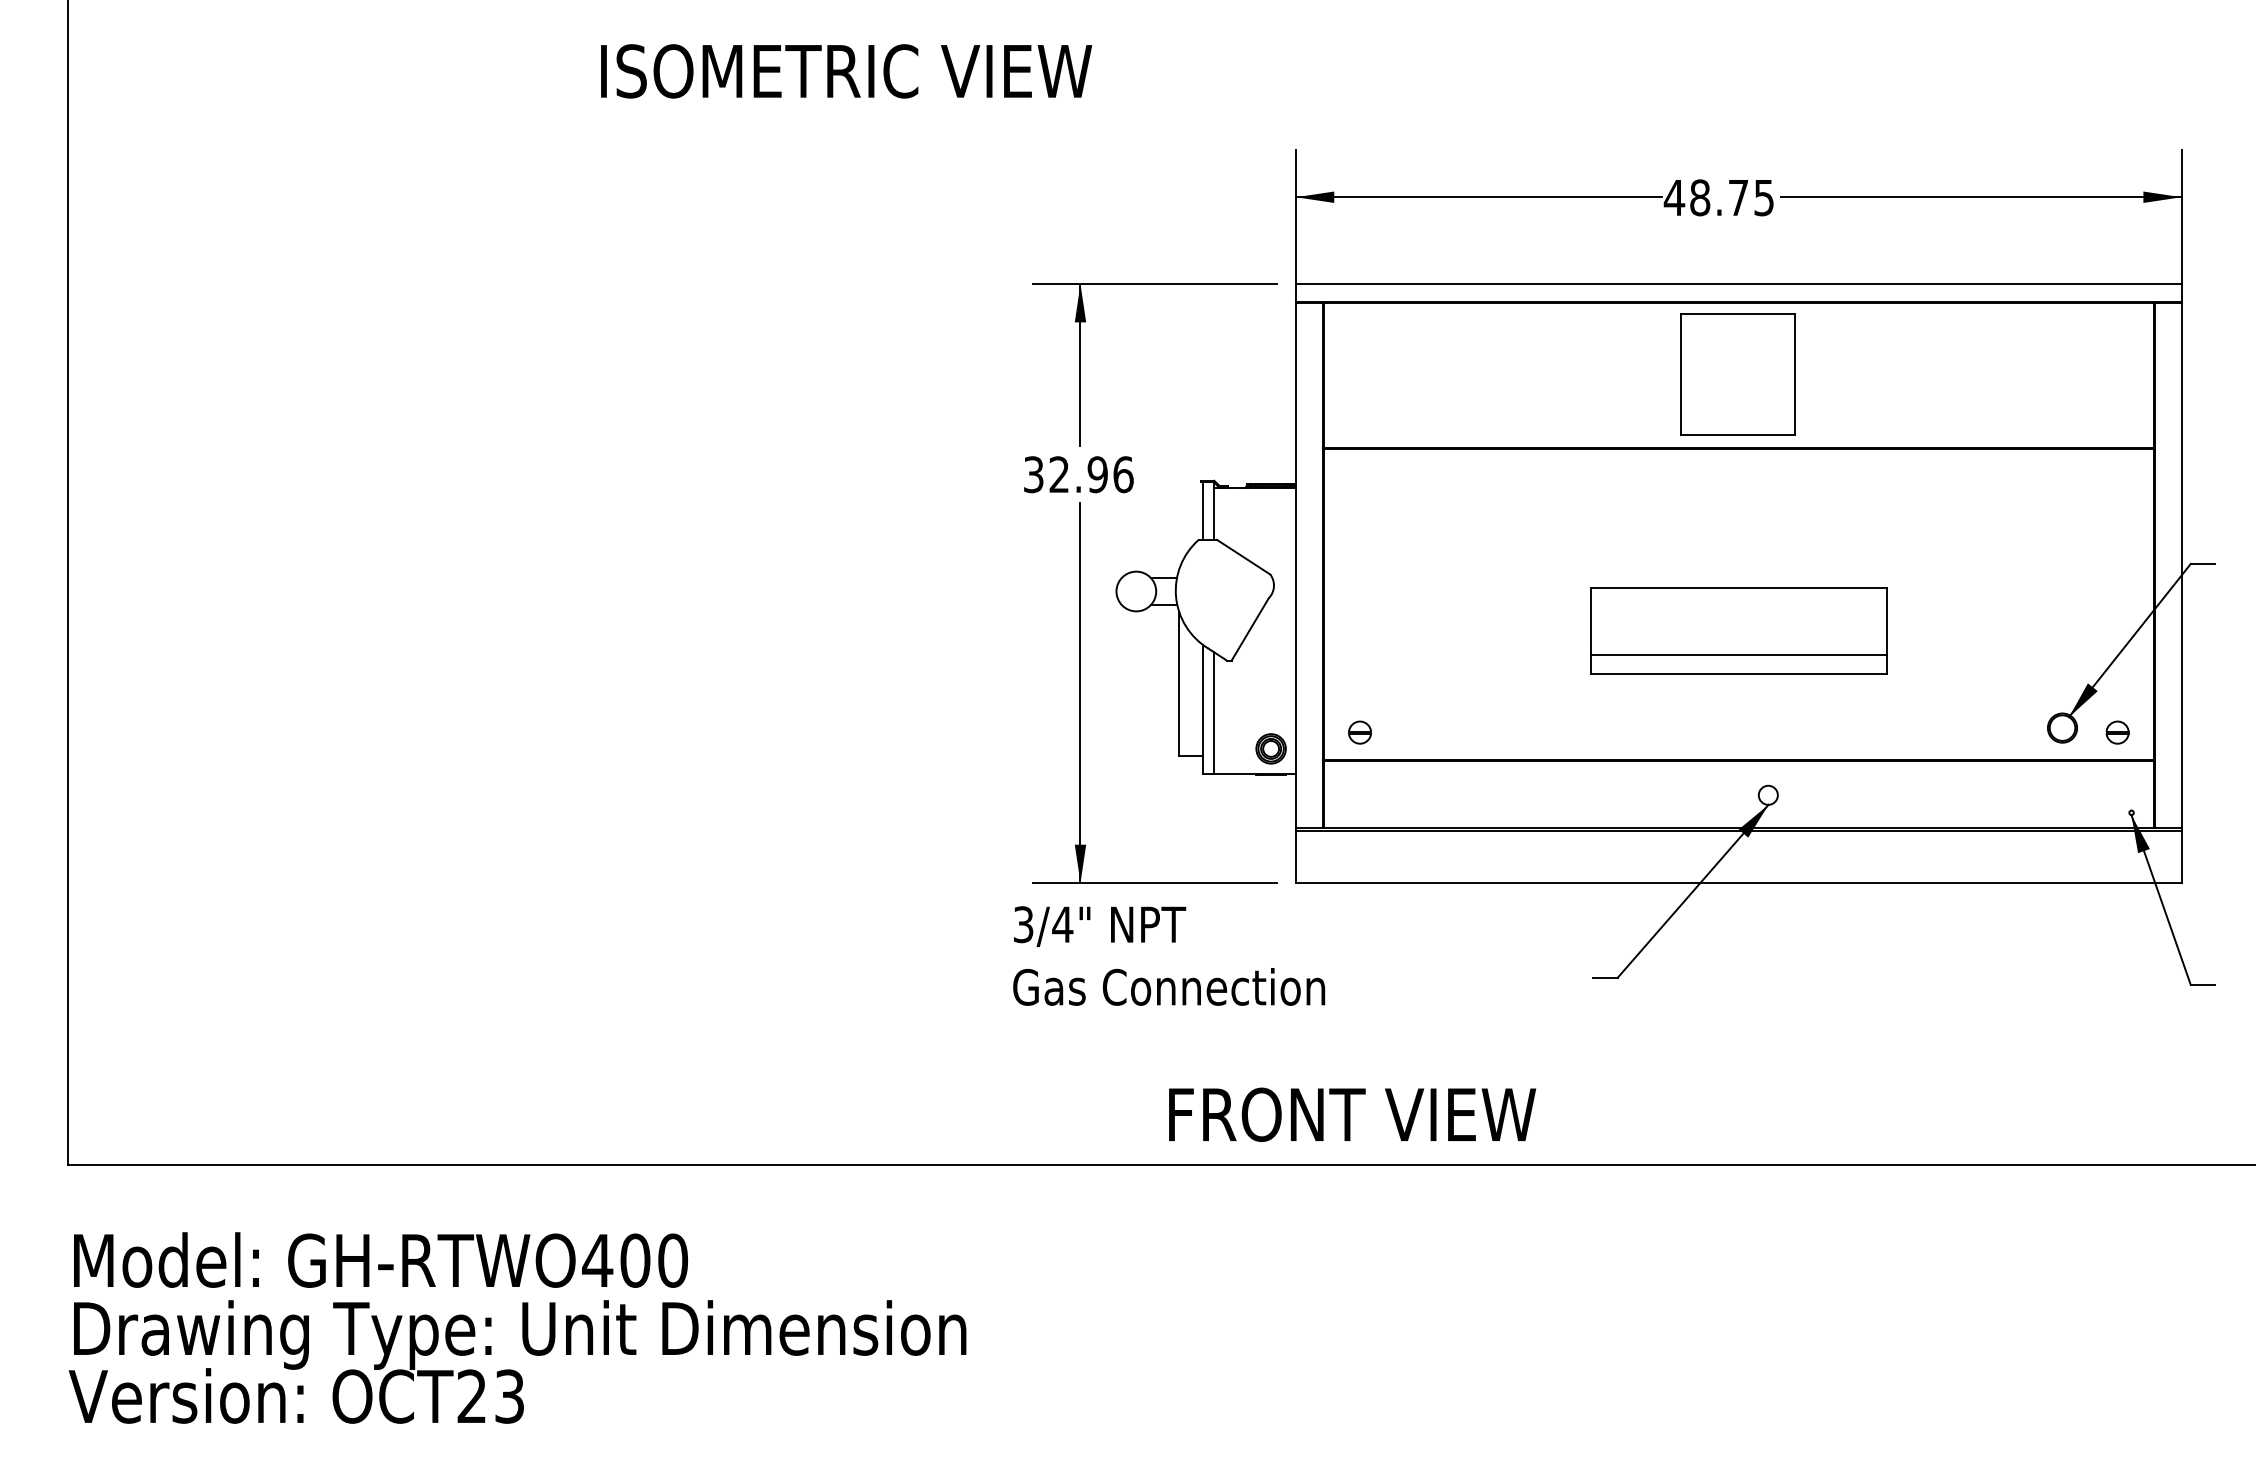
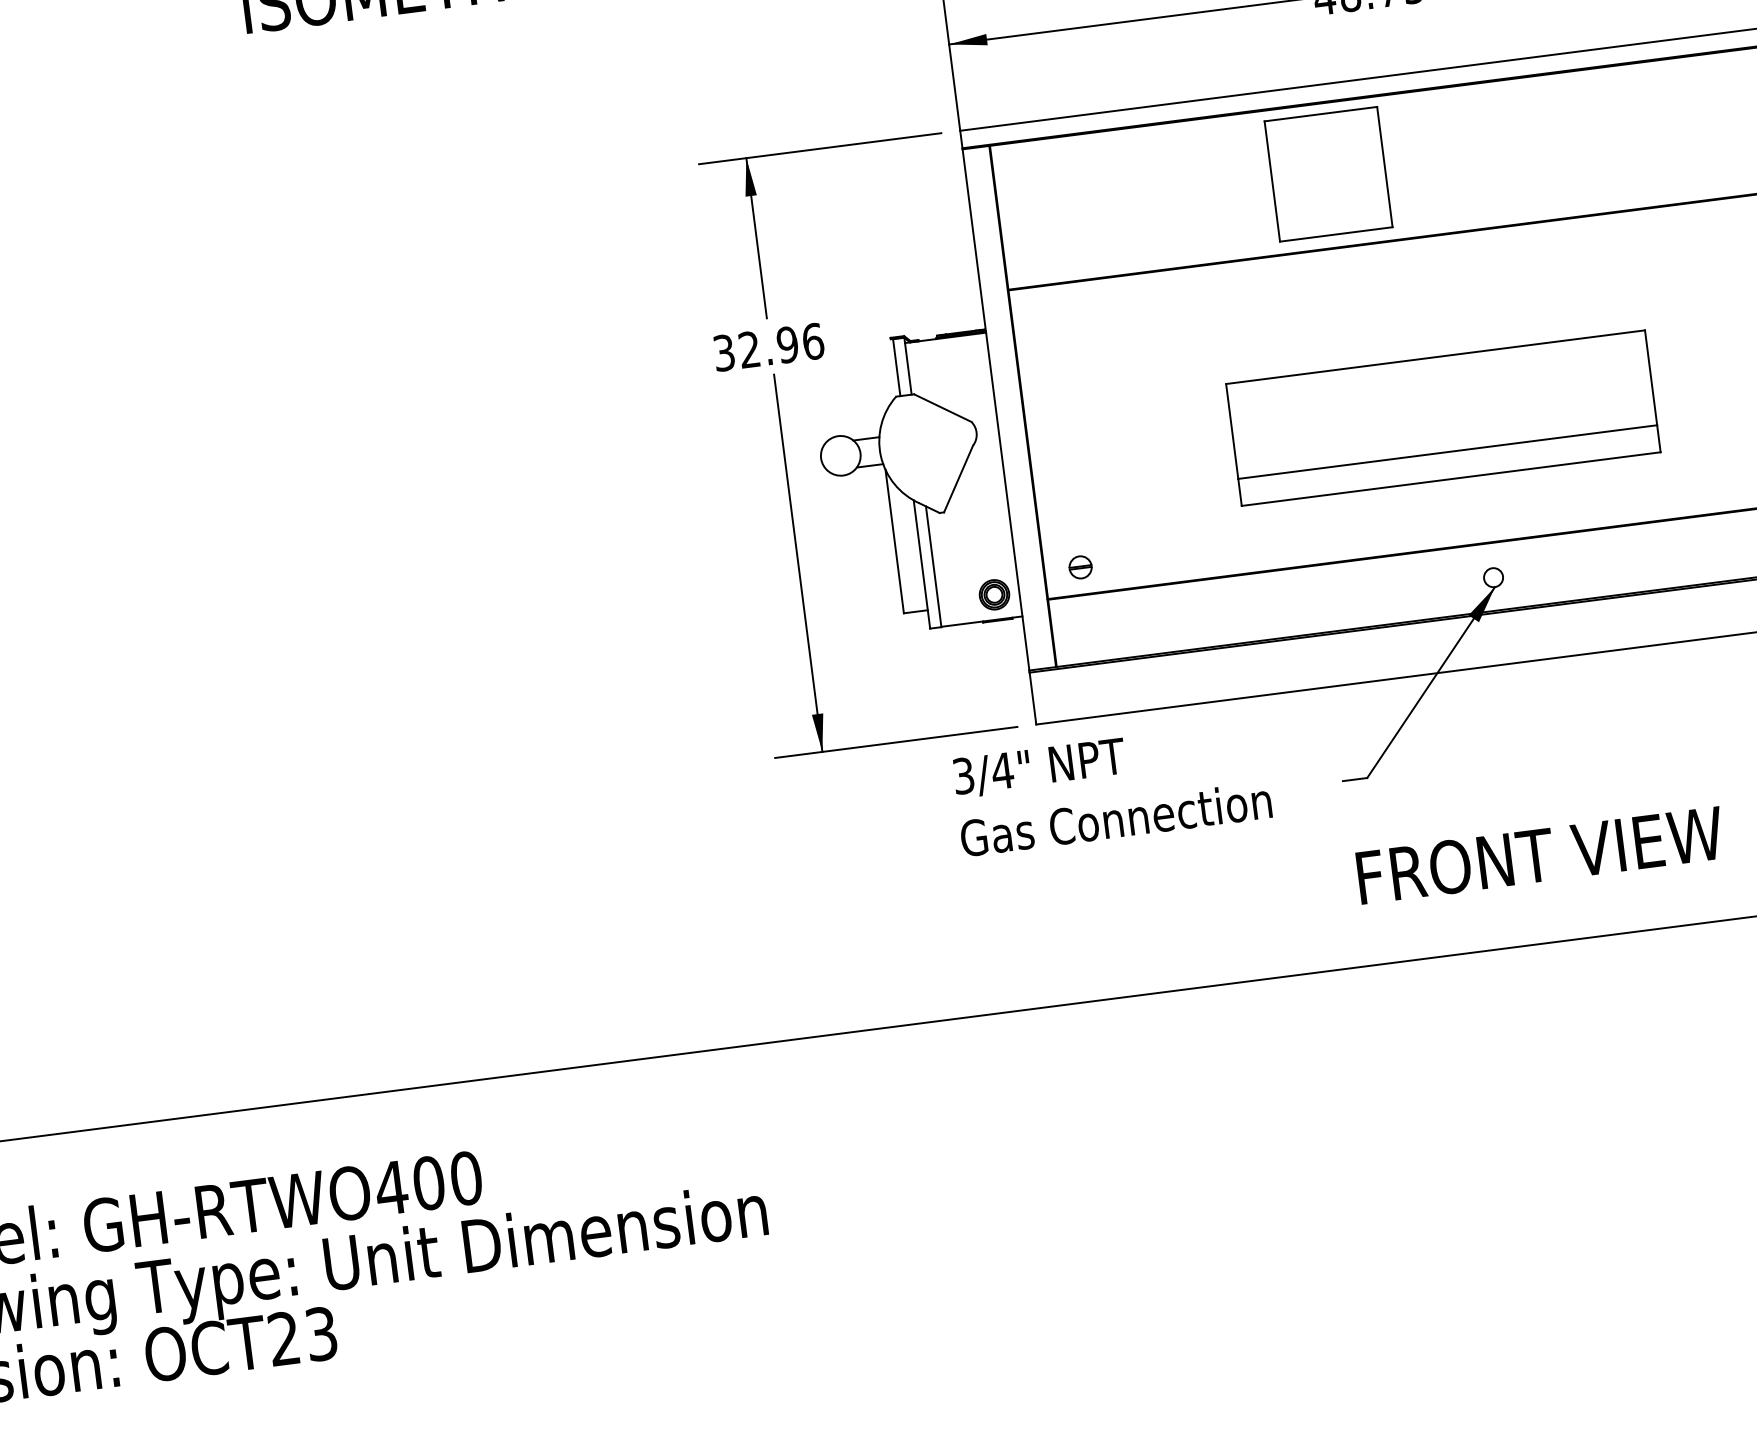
part: (1737, 374) -> (1328, 174), moved
part: (1738, 630) -> (1443, 418), size x1.43
text: (1169, 955) -> (1112, 788), moved
text: (1352, 1114) -> (1540, 855), moved

